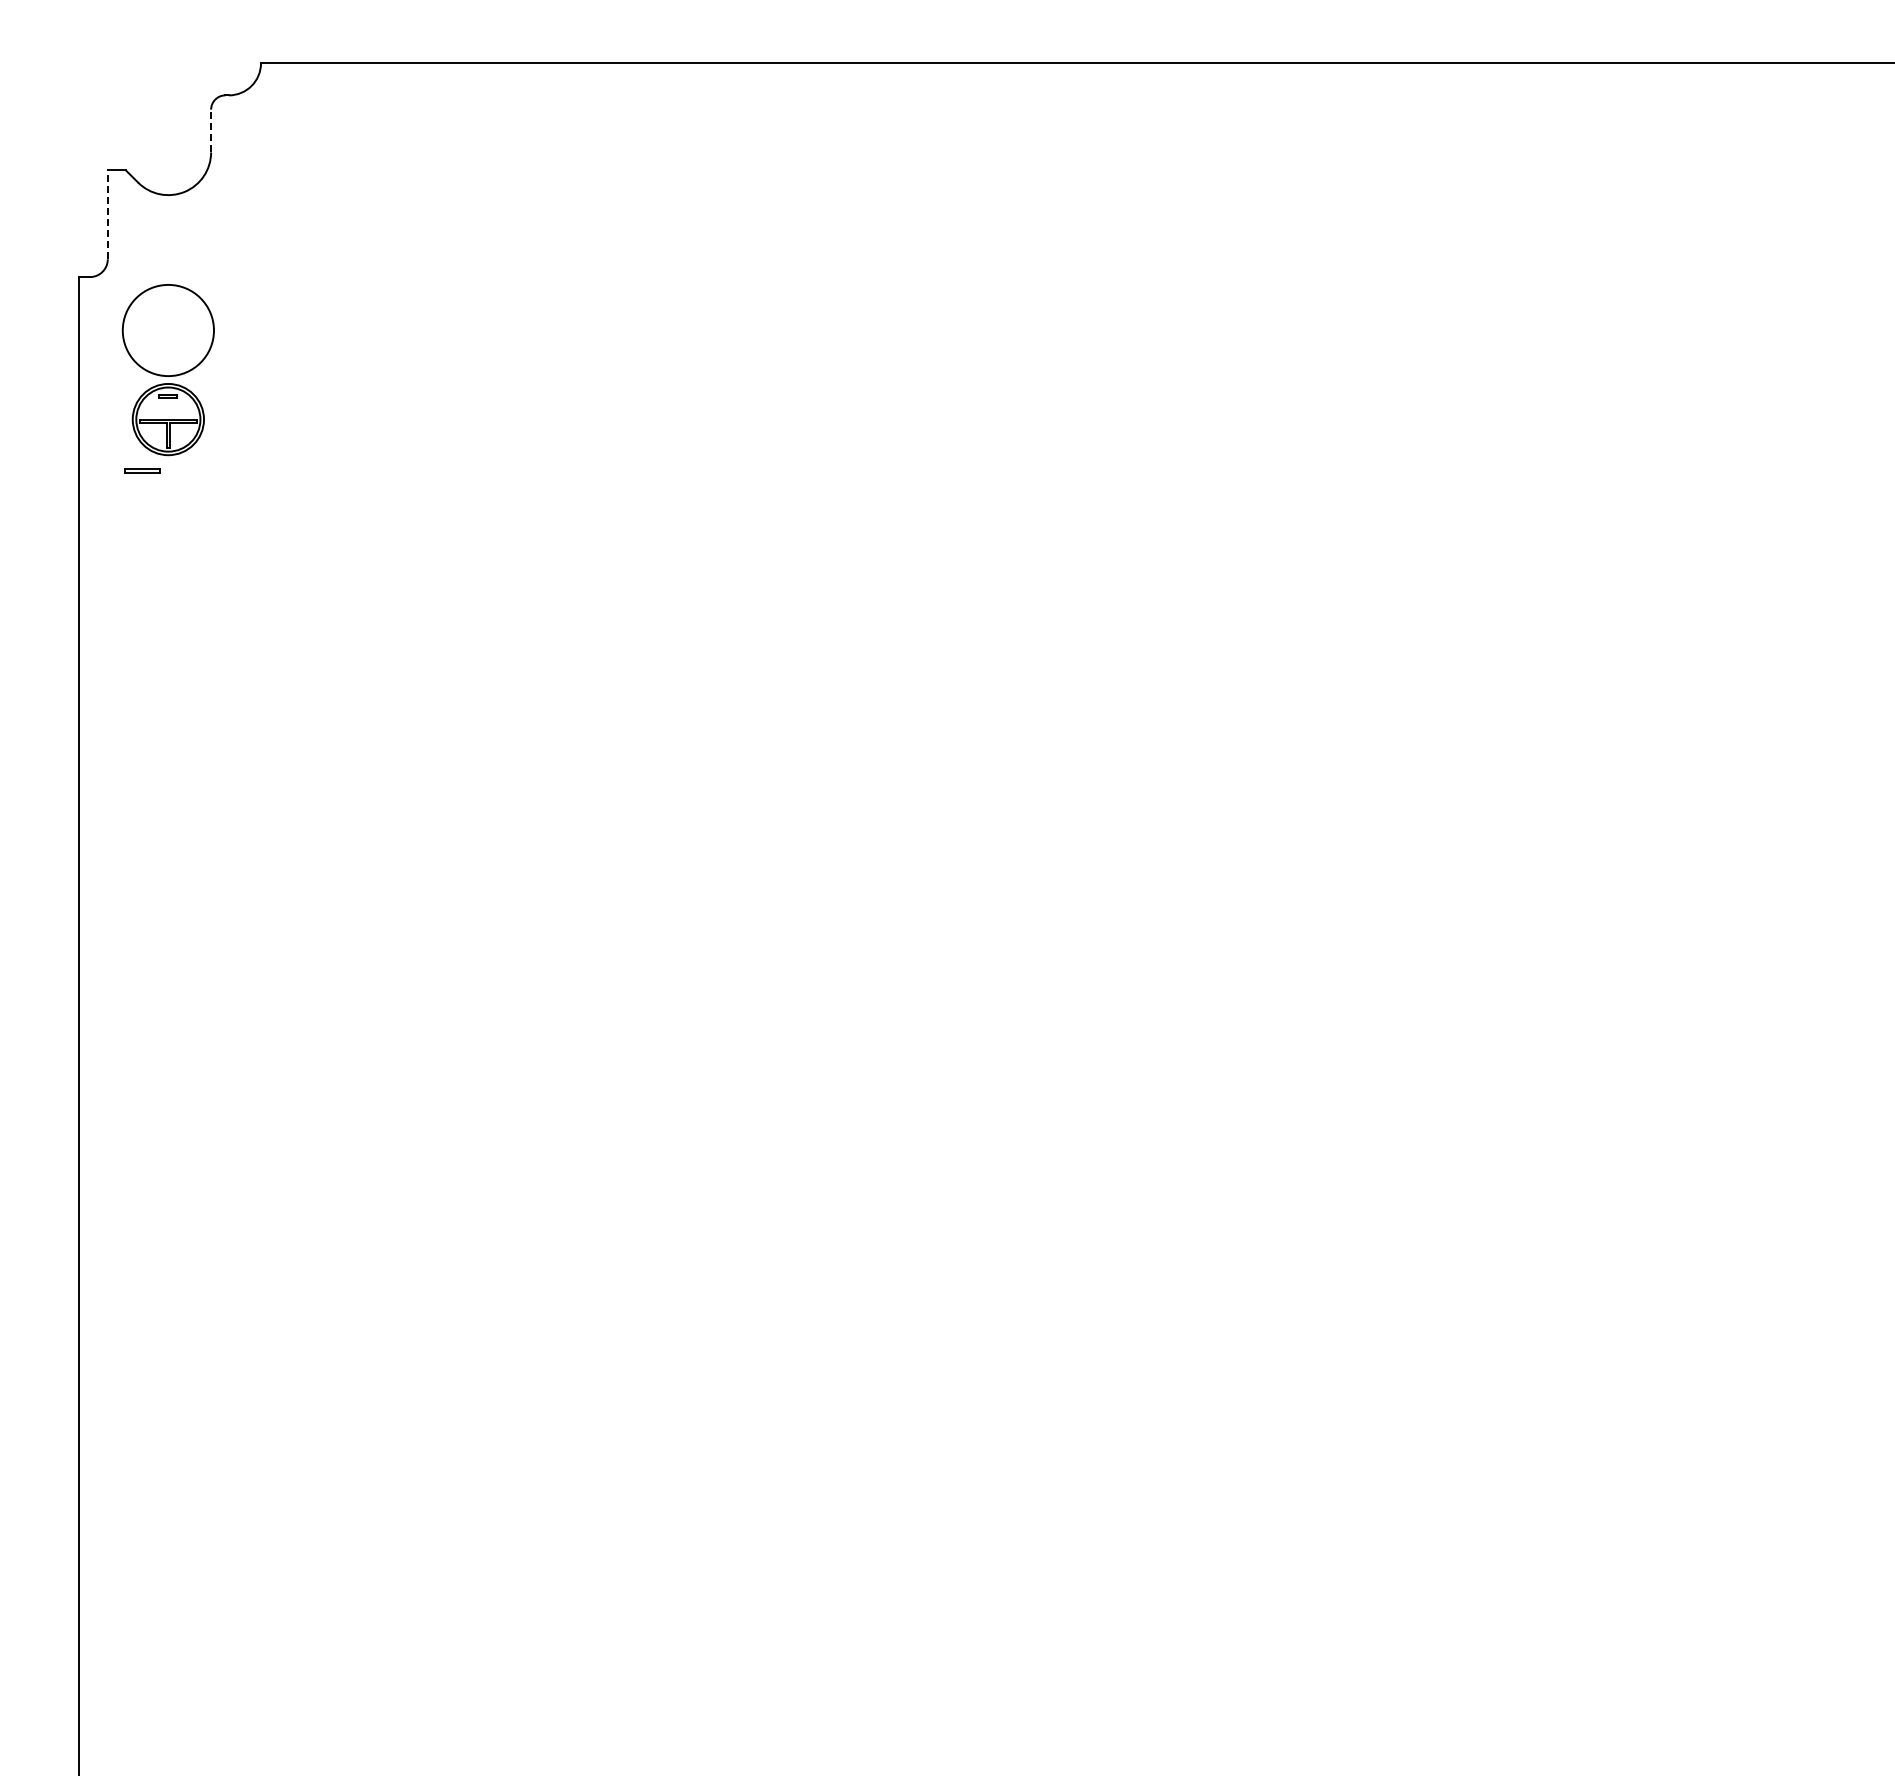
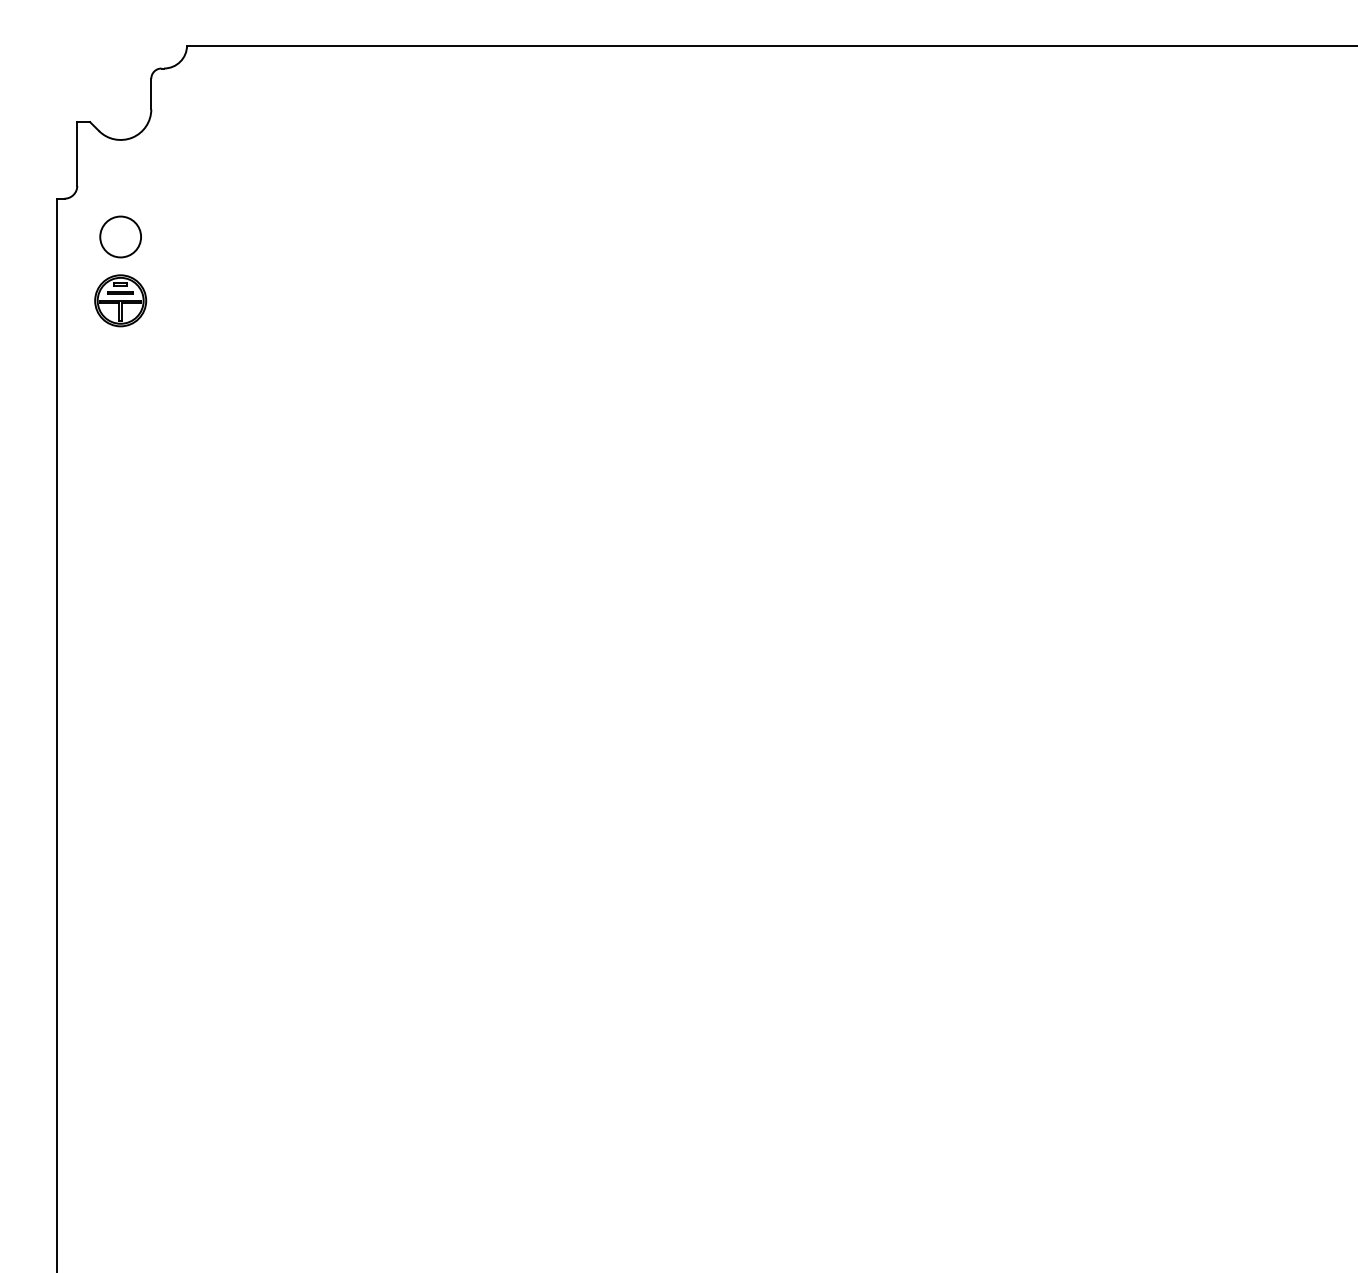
line: (211, 130) -> (151, 93), dashed -> solid
line: (107, 214) -> (77, 153), dashed -> solid
circle: (167, 330) -> (120, 236), size x0.62
part: (142, 470) -> (120, 292), moved

